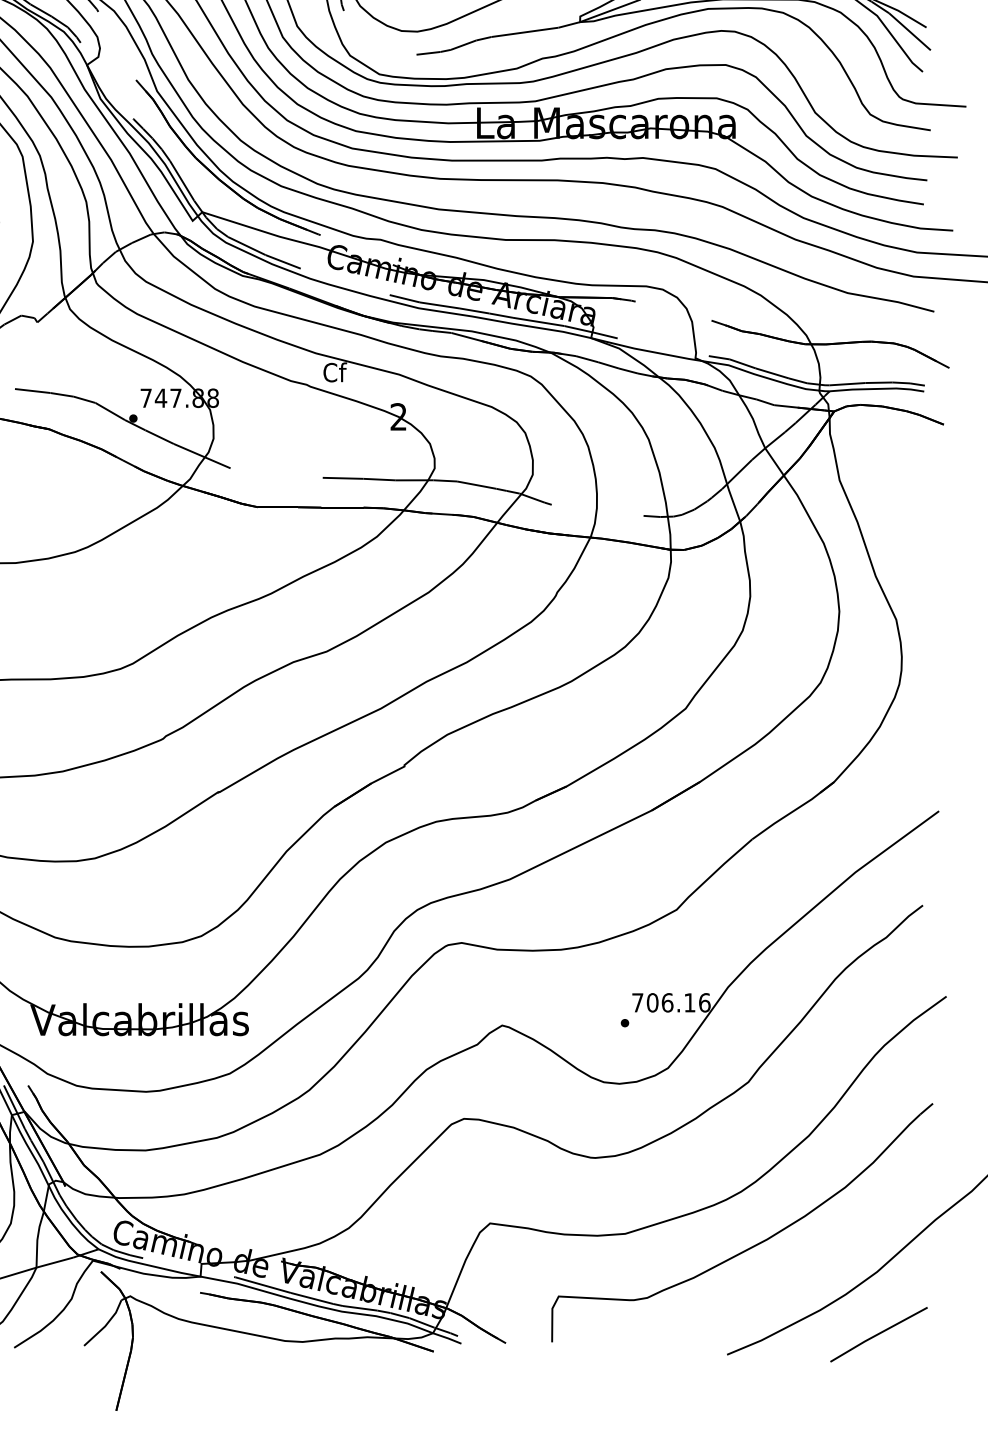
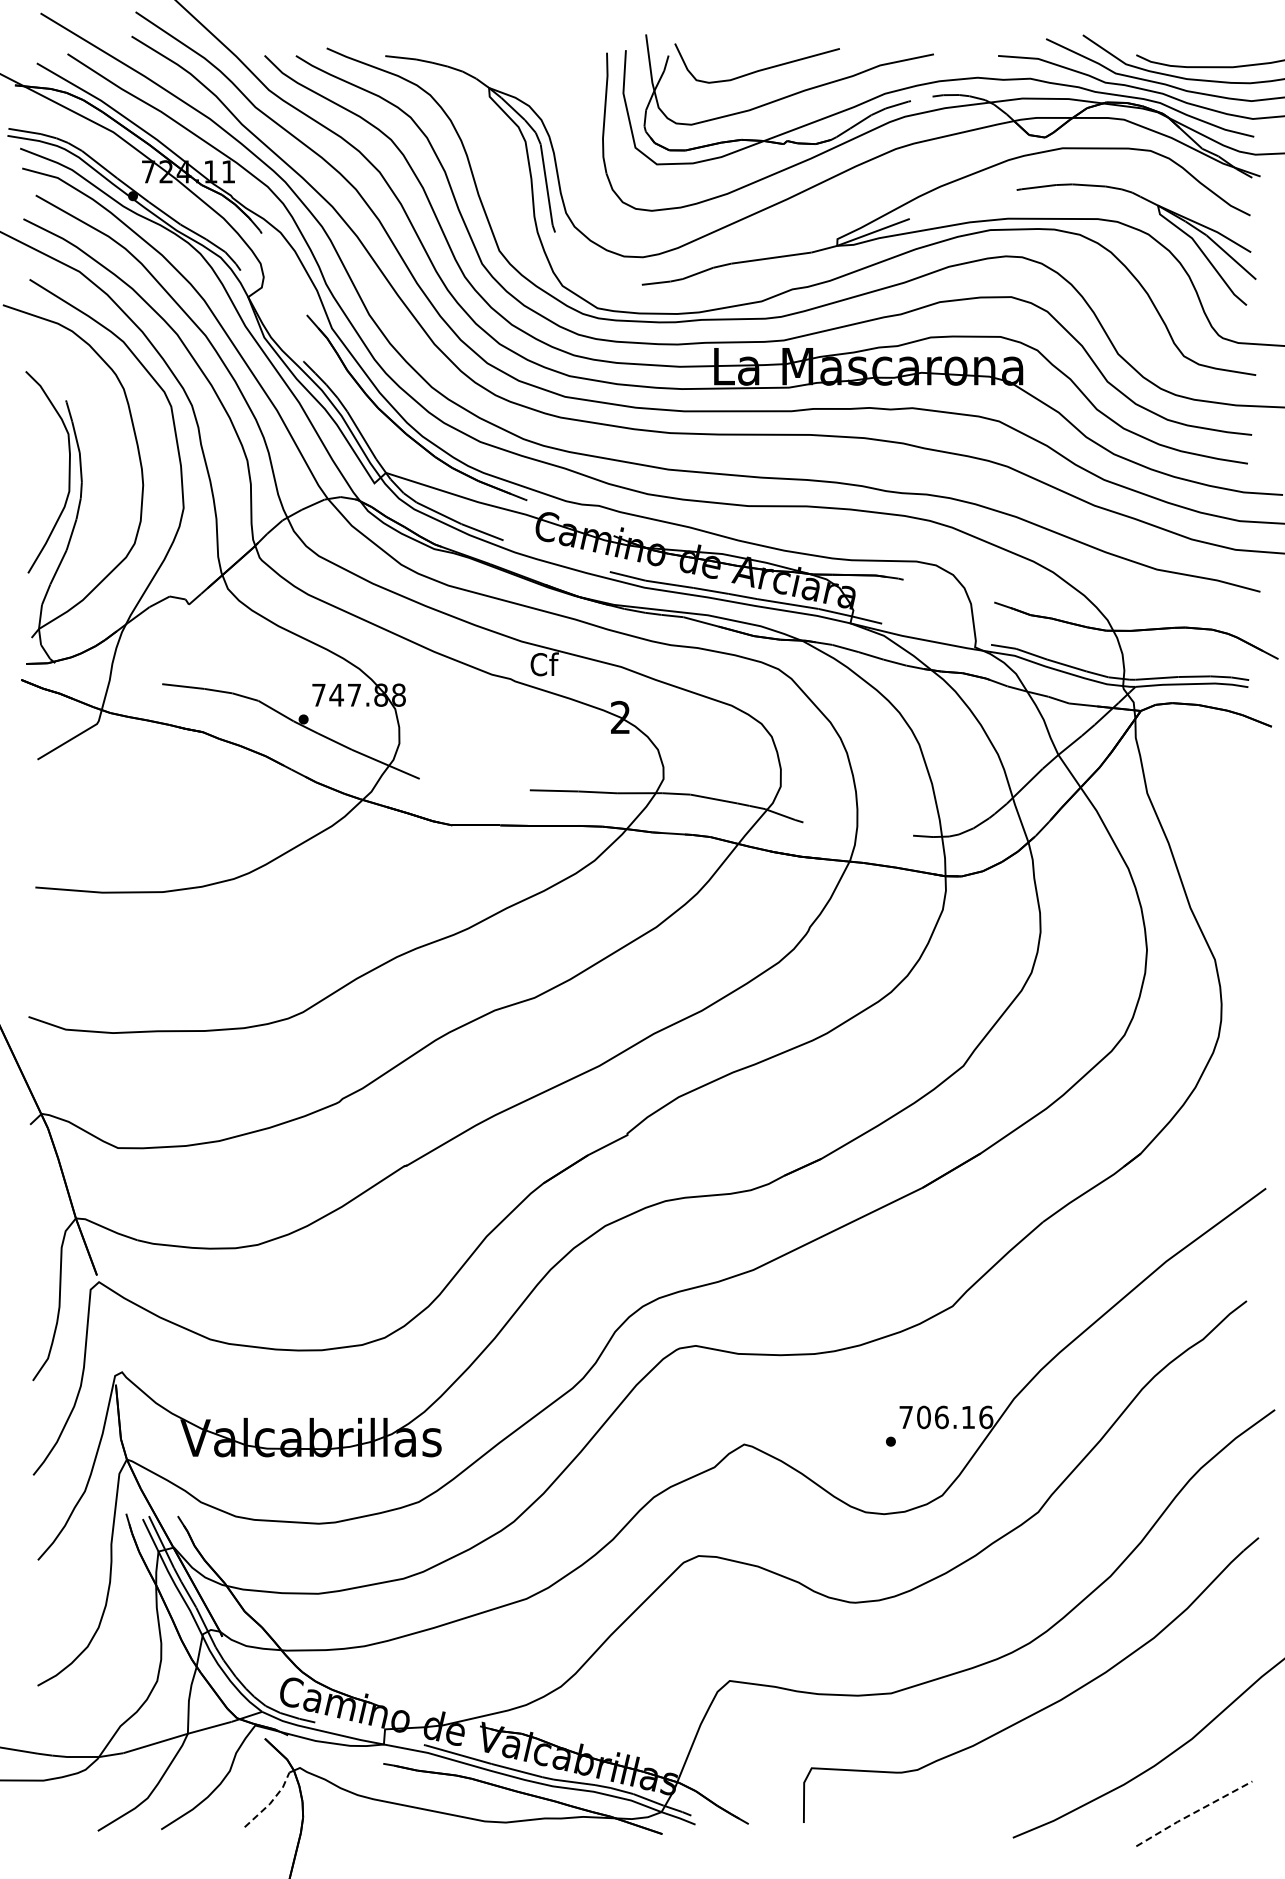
line: (106, 1325) -> (271, 1802), solid -> dashed
line: (879, 1334) -> (1194, 1813), solid -> dashed

